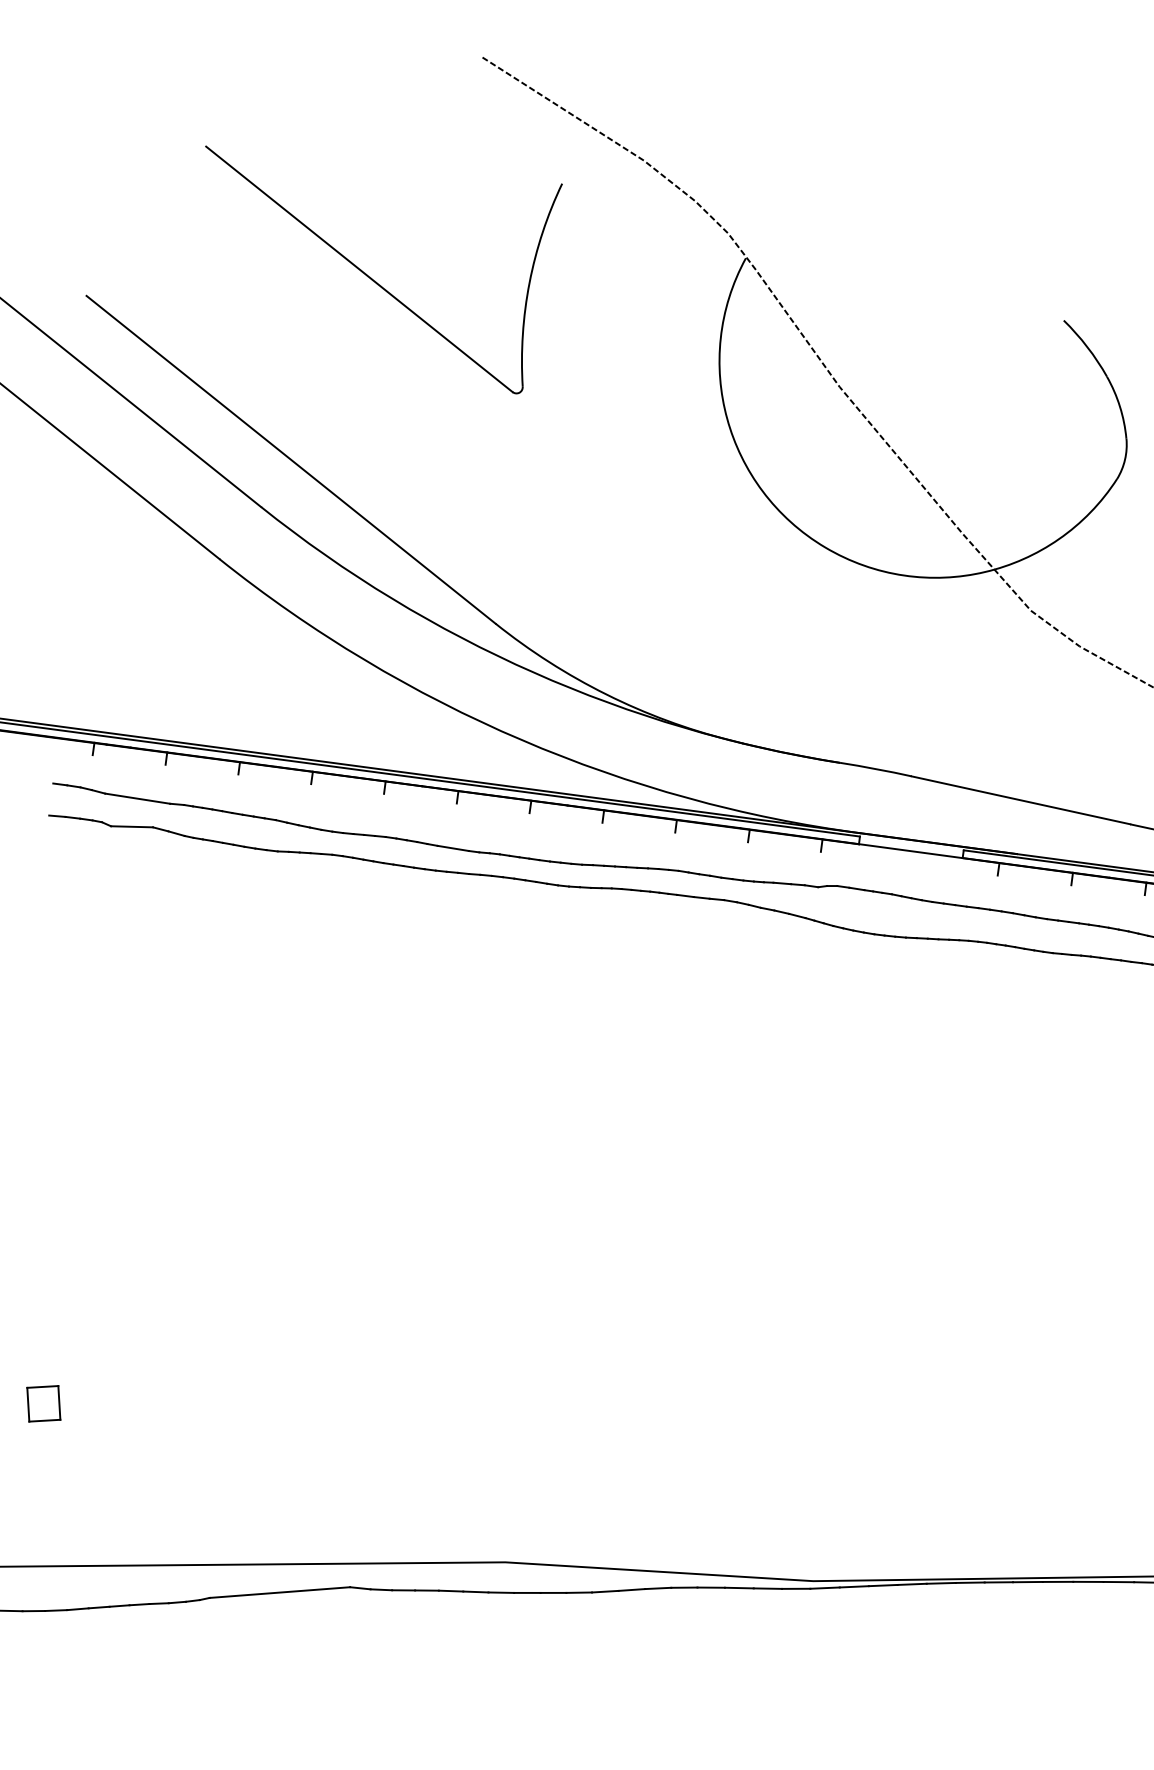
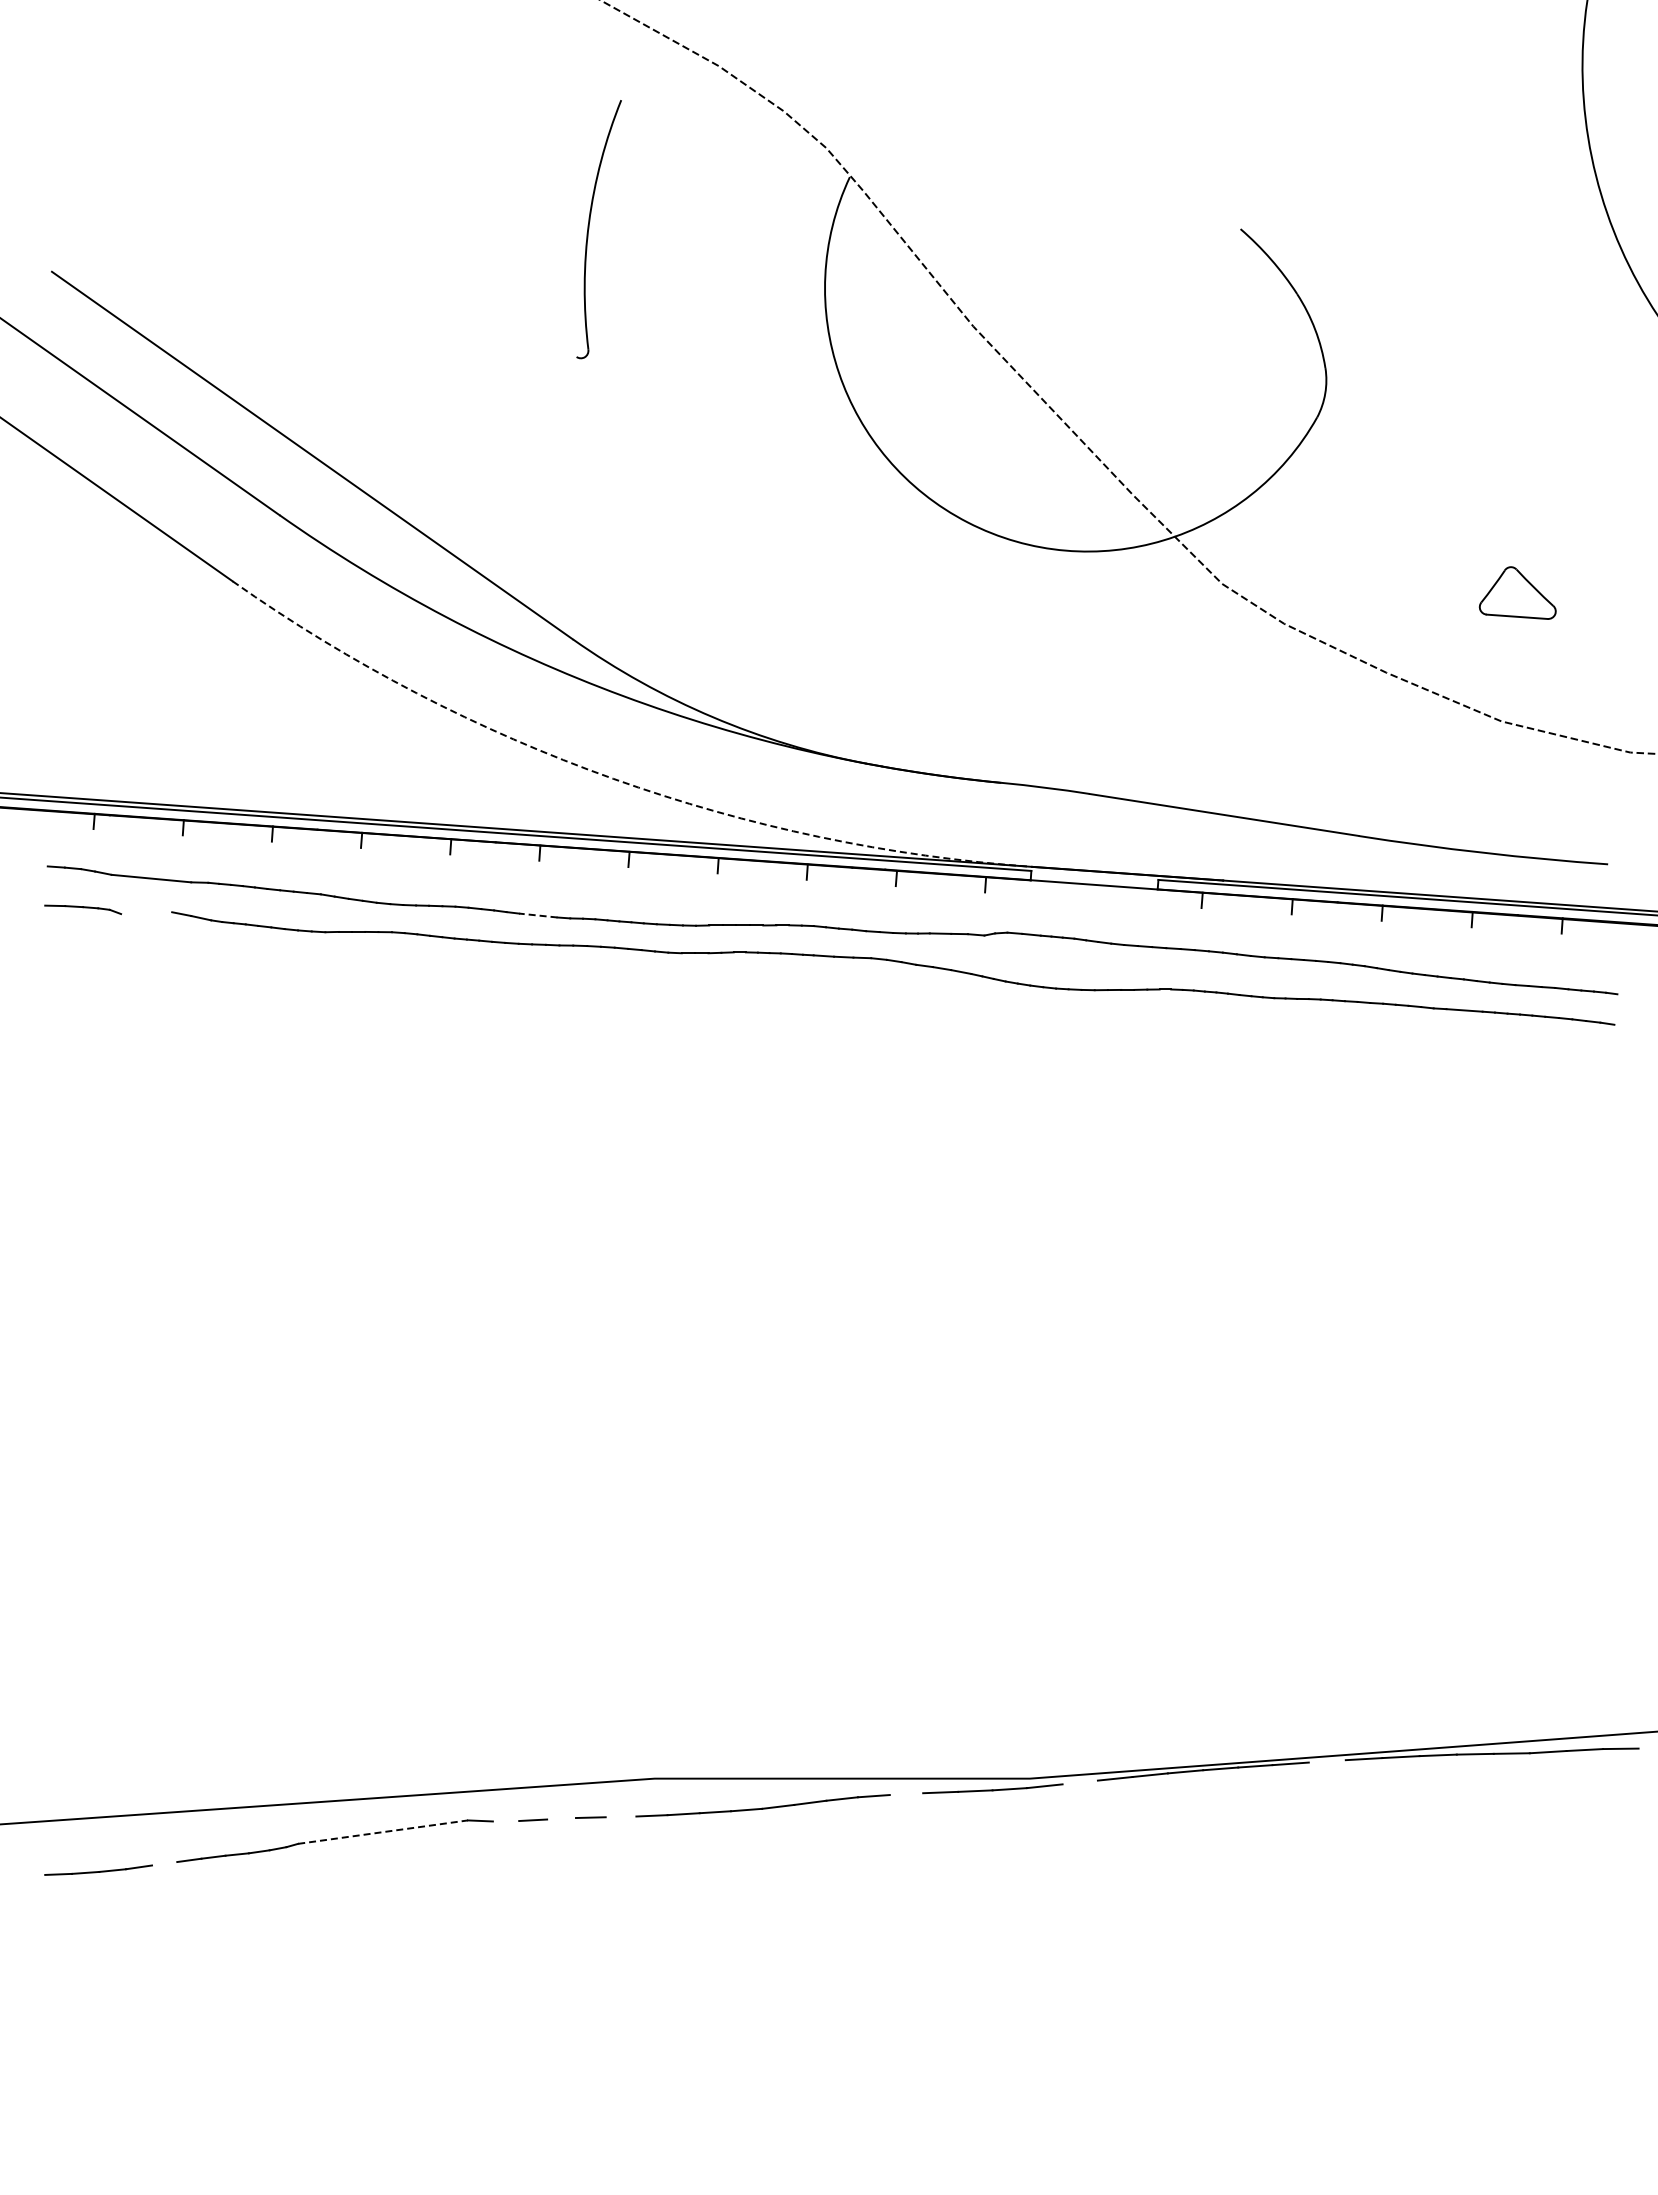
line: (359, 268) -> (381, 218), removed
arc: (521, 739) -> (613, 778), solid -> dashed
line: (131, 827) -> (146, 913), removed
line: (452, 848) -> (537, 915), solid -> dashed
part: (43, 1403) -> (82, 1620), removed
line: (1057, 1581) -> (1326, 1761), removed
line: (853, 1586) -> (1079, 1782), removed
line: (711, 1587) -> (906, 1794), removed
line: (380, 1589) -> (505, 1821), removed
line: (426, 1590) -> (561, 1818), removed
line: (475, 1591) -> (620, 1816), removed
line: (280, 1592) -> (383, 1832), solid -> dashed
line: (99, 1607) -> (164, 1863), removed

